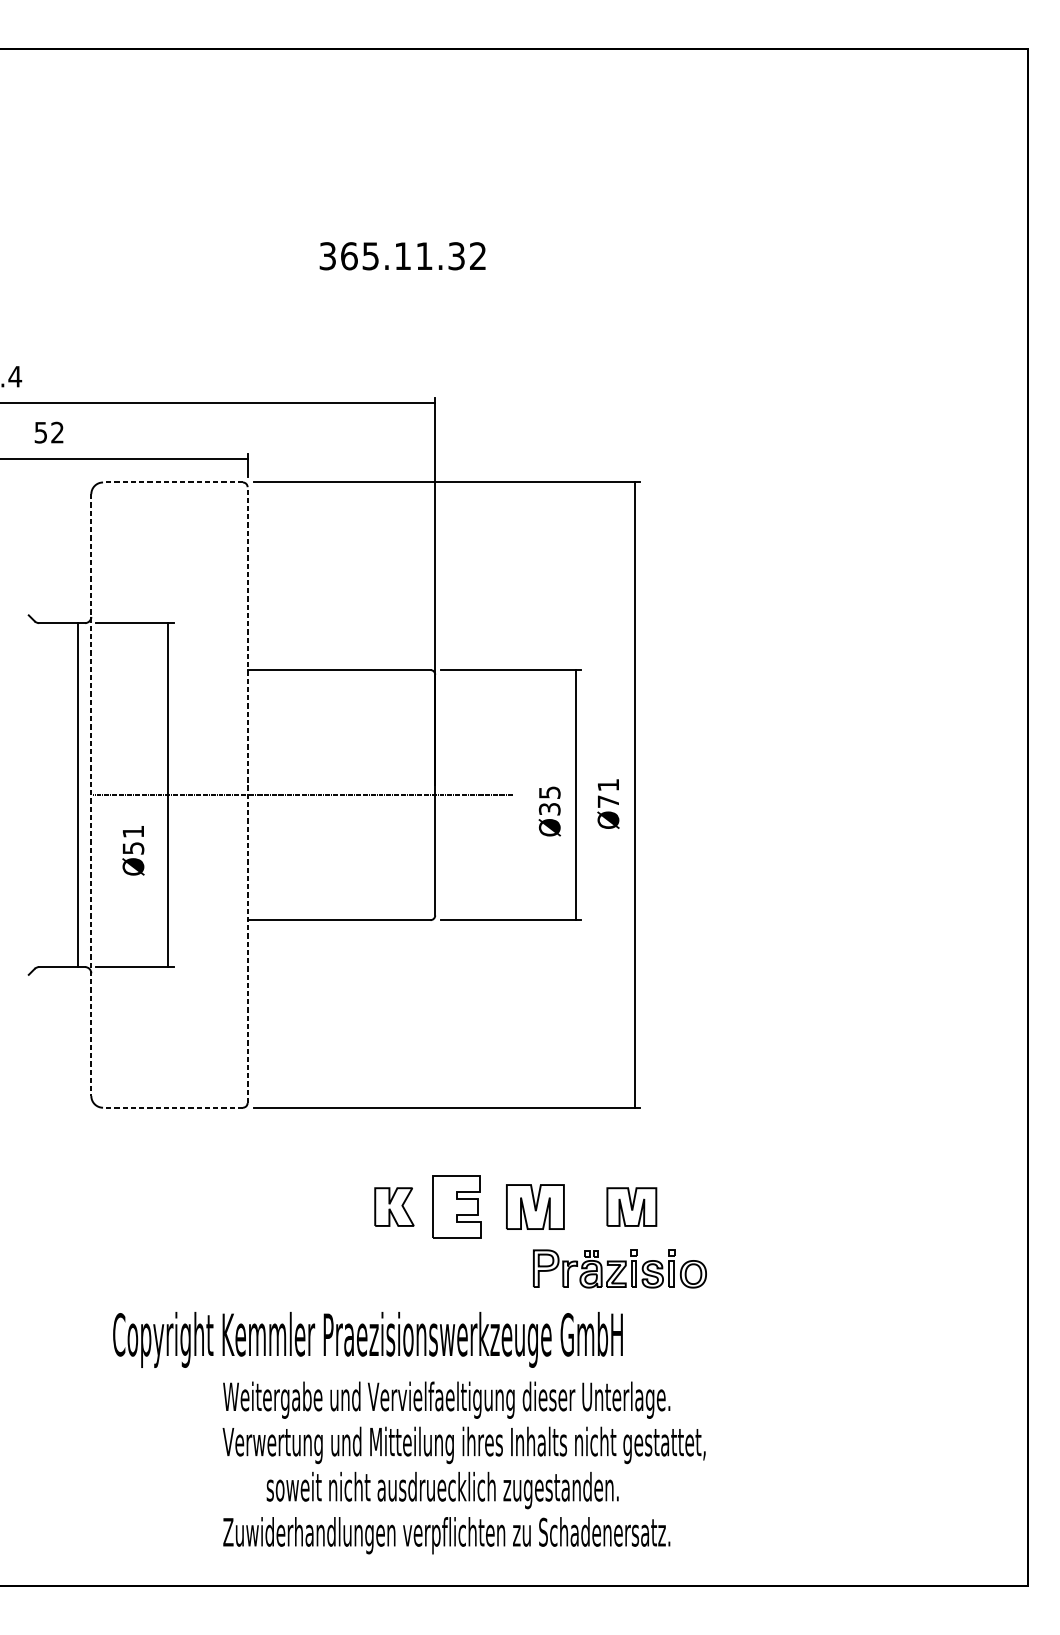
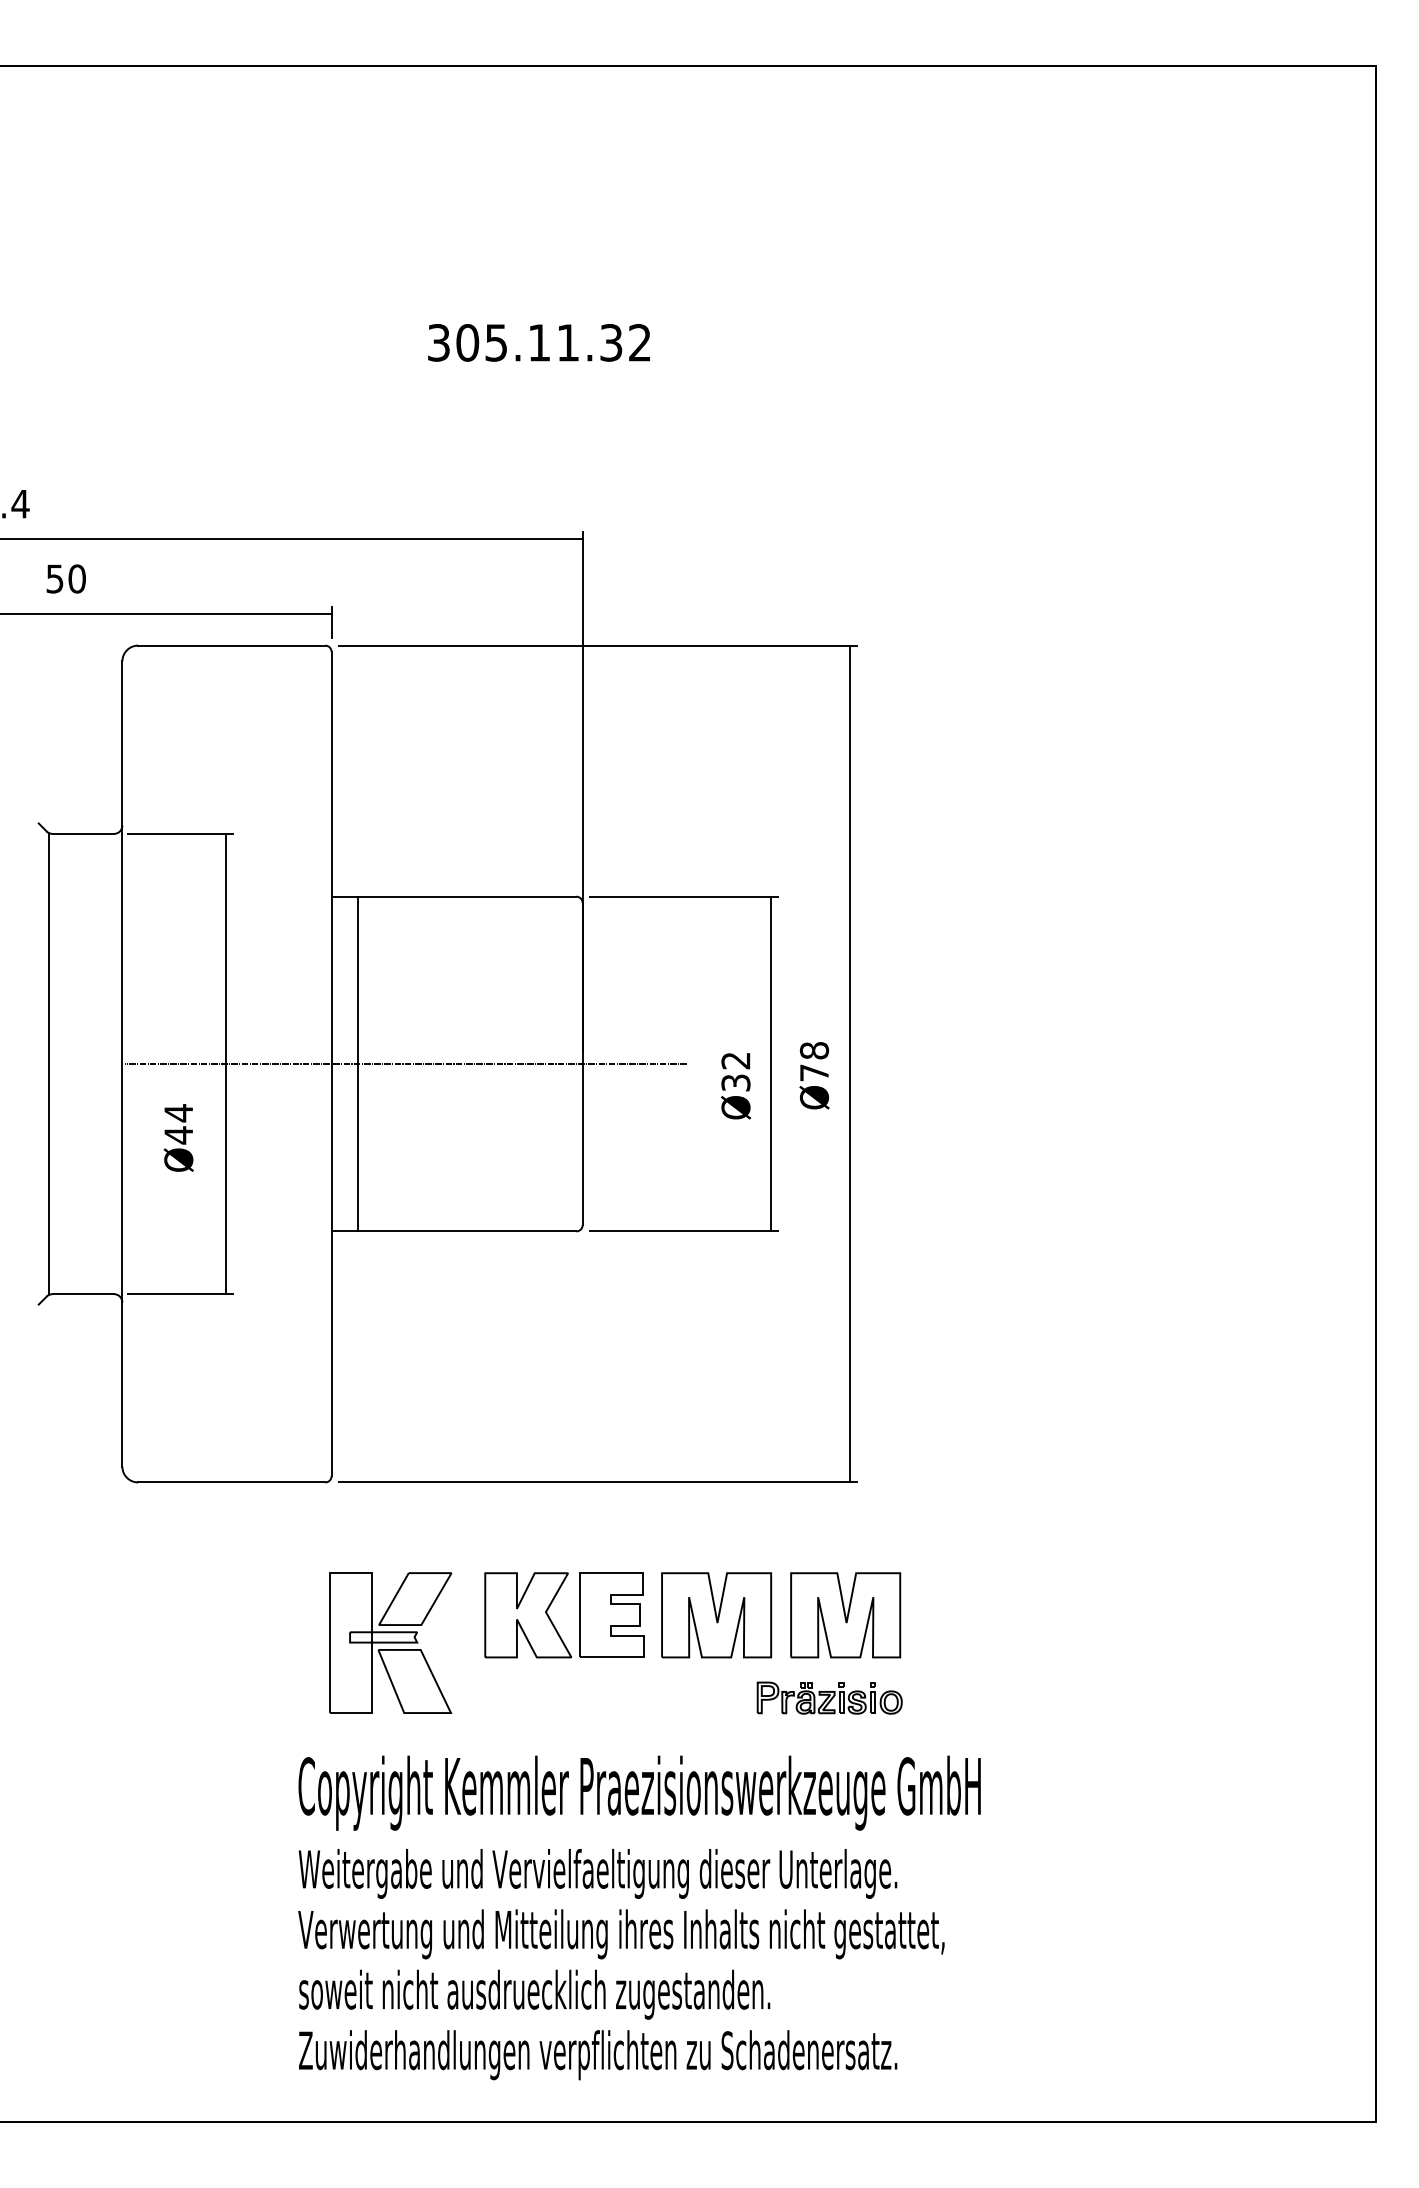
text: (349, 255) -> (467, 342), 365.11.32 -> 305.11.32
text: (57, 432) -> (76, 578), 52 -> 50
line: (172, 482) -> (231, 645), dashed -> solid
text: (608, 784) -> (814, 1050), Ø71 -> Ø78
text: (549, 792) -> (735, 1060), Ø35 -> Ø32
line: (78, 794) -> (49, 1063), moved
line: (247, 794) -> (331, 1063), dashed -> solid
line: (266, 794) -> (357, 1063), added
line: (91, 795) -> (122, 1064), dashed -> solid
text: (133, 840) -> (178, 1124), Ø51 -> Ø44
line: (172, 1107) -> (231, 1482), dashed -> solid
part: (394, 1207) -> (527, 1615), size x1.67
part: (535, 1207) -> (716, 1615), size x1.43
part: (631, 1207) -> (845, 1615), size x1.67
part: (291, 1227) -> (390, 1642), added
part: (619, 1268) -> (829, 1697), size x0.62
text: (367, 1339) -> (639, 1792), moved
text: (442, 1490) -> (534, 1994), moved

